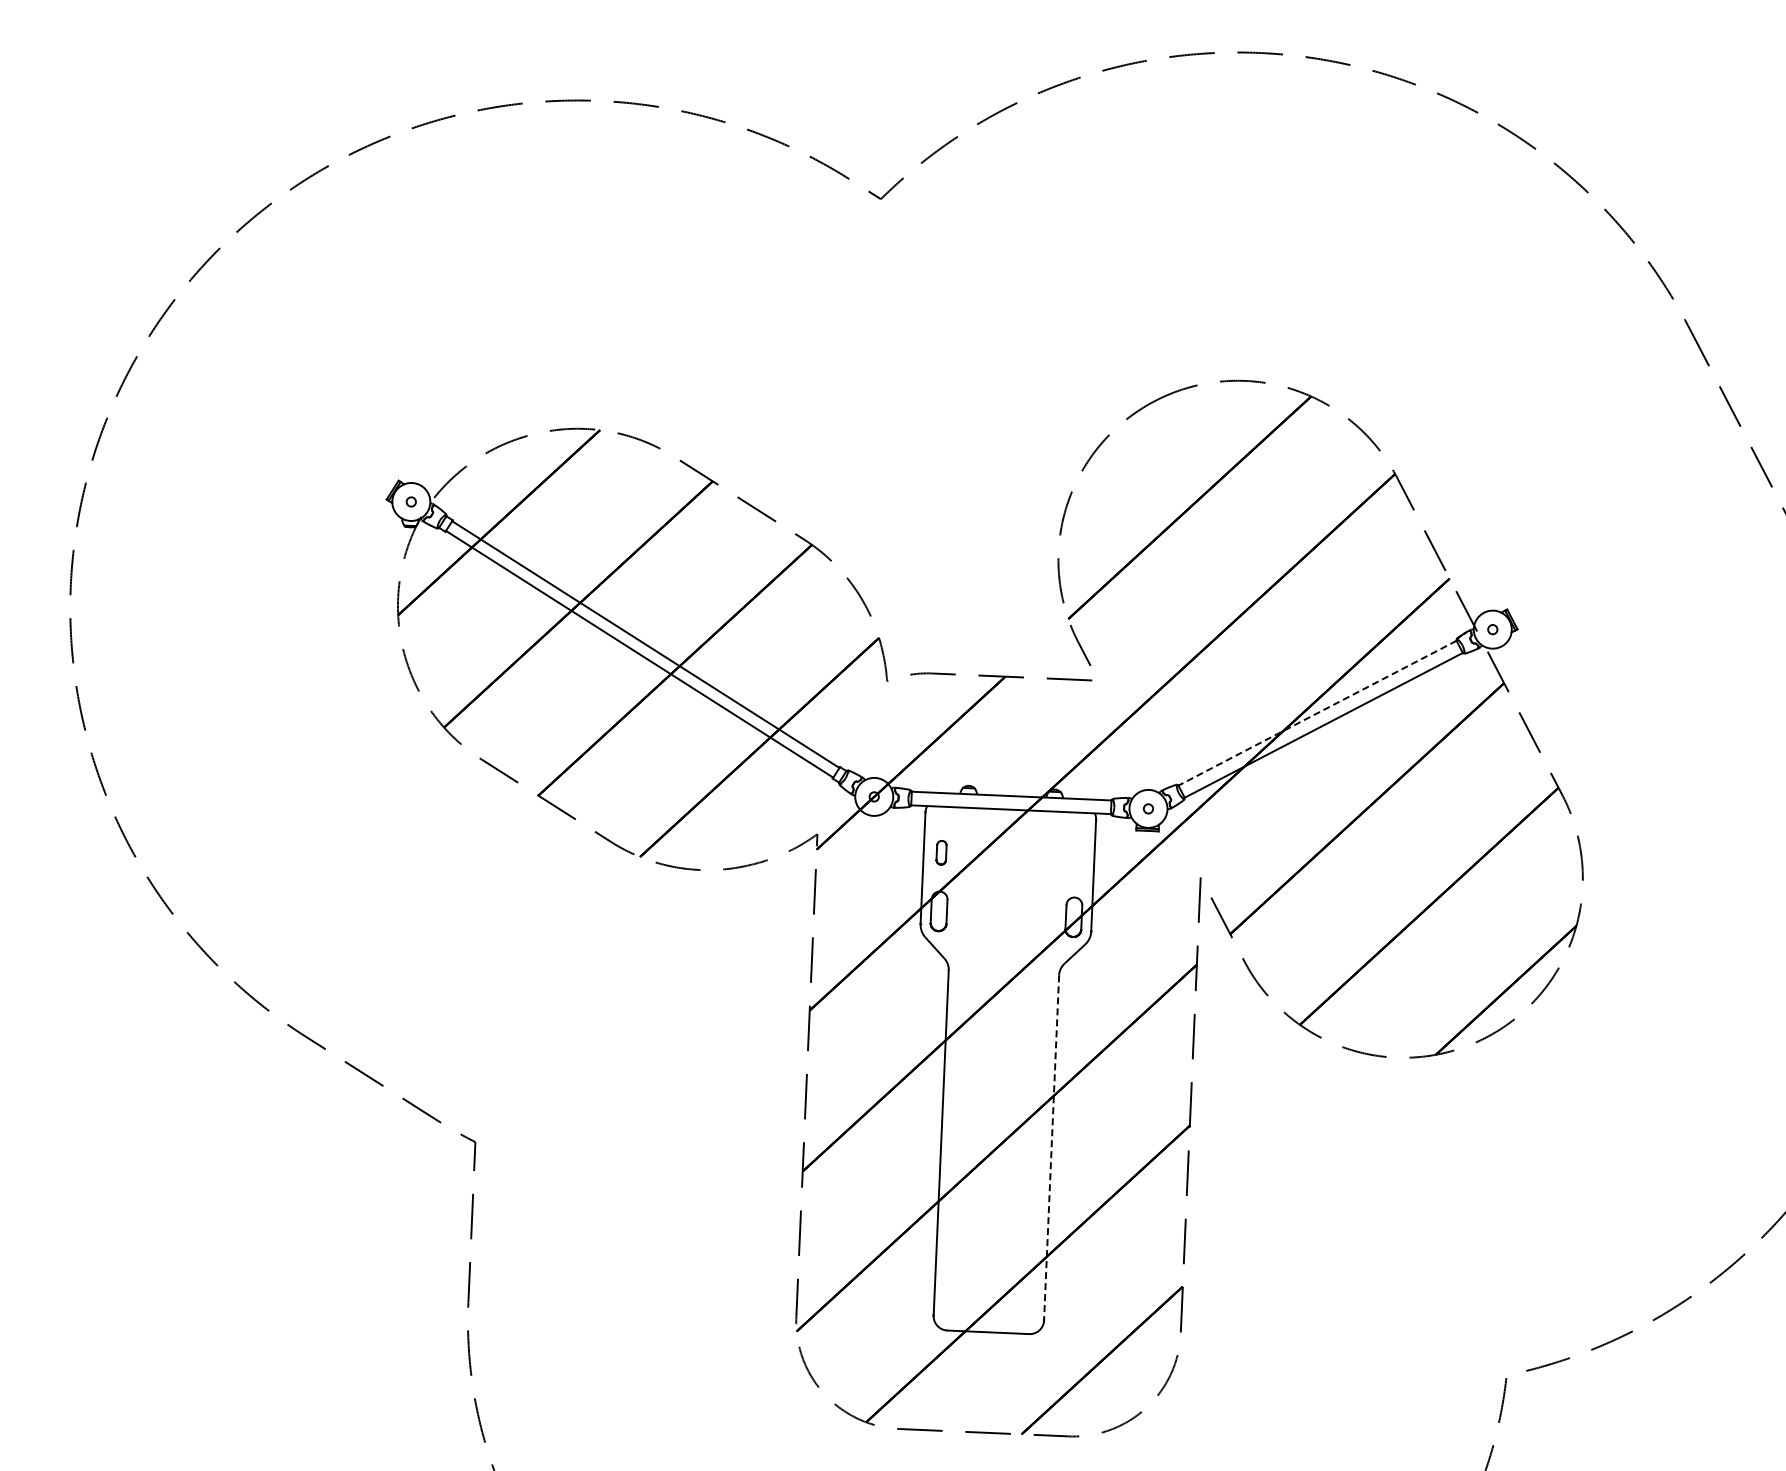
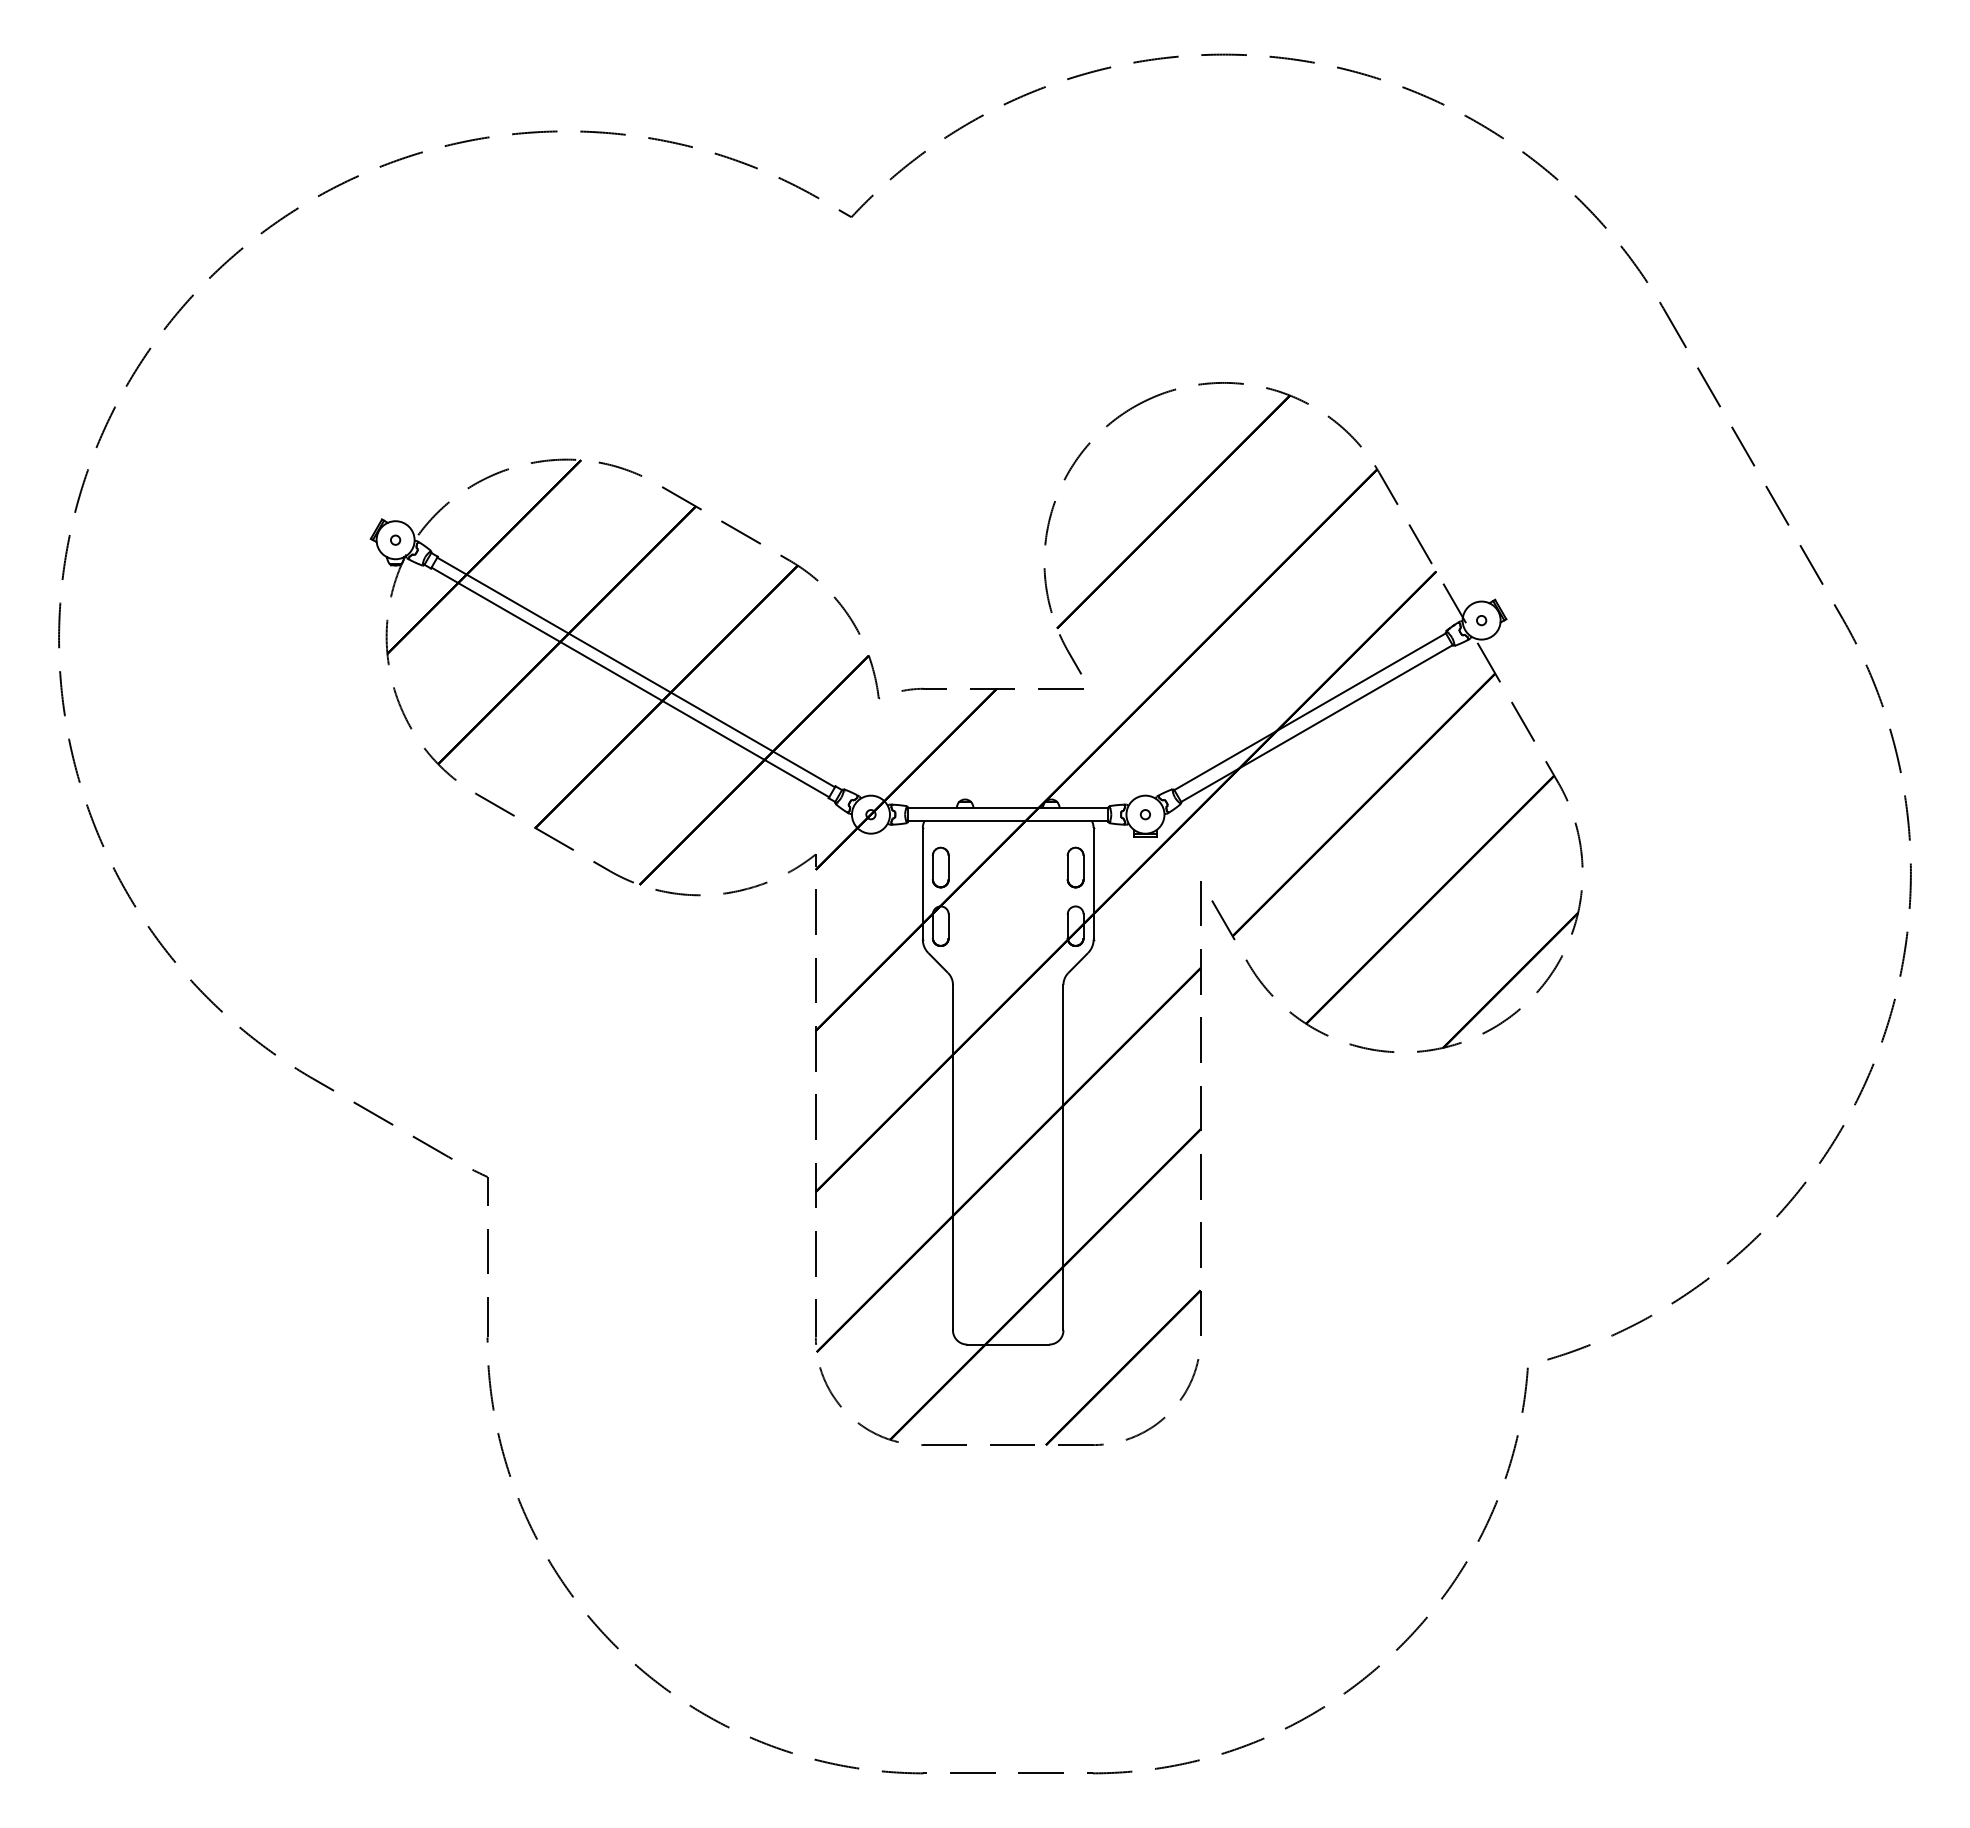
line: (1317, 713) -> (1310, 711), dashed -> solid
part: (941, 852) -> (940, 867), size x1.67
part: (1076, 858) -> (1075, 867), added
line: (1051, 1147) -> (1063, 1157), dashed -> solid

